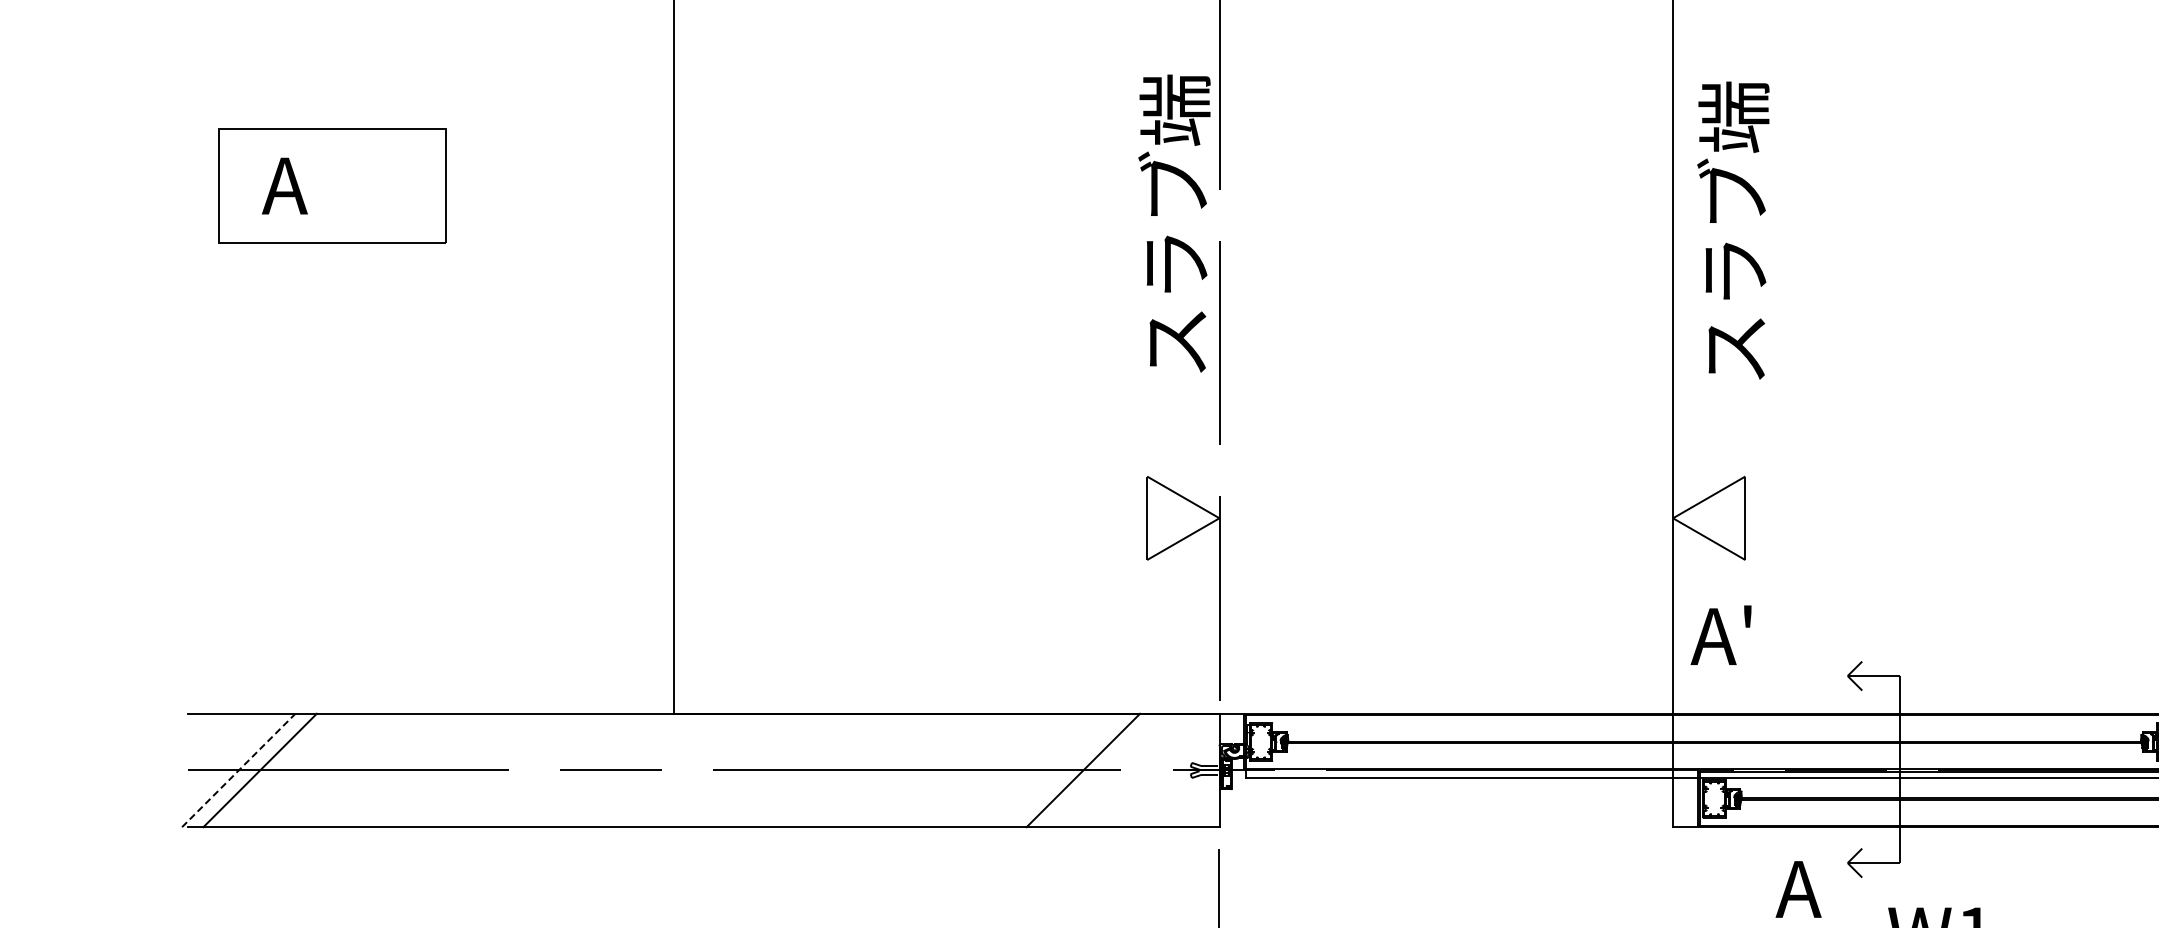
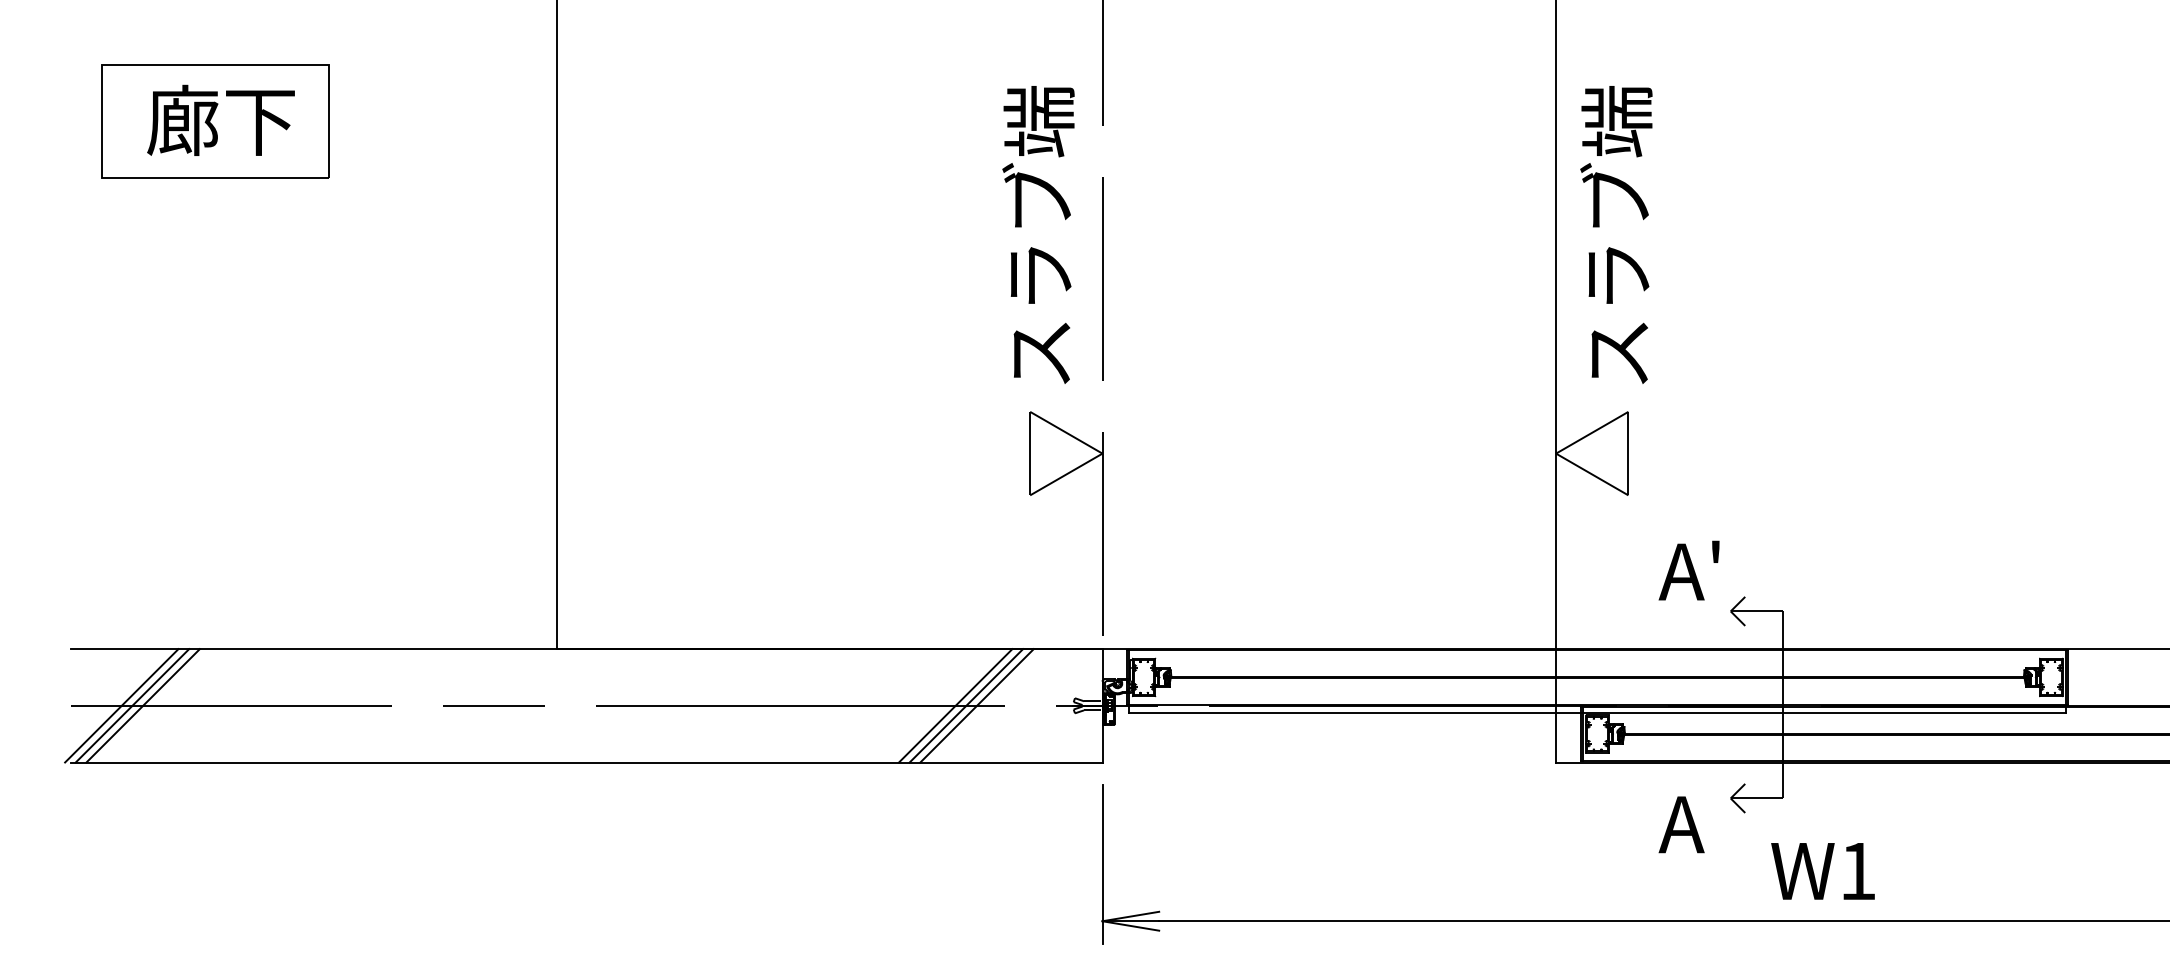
text: (336, 184) -> (219, 119), A -> 廊下
text: (1174, 223) -> (1038, 234), moved
text: (1733, 230) -> (1616, 234), moved
text: (1720, 635) -> (1688, 570), moved
line: (239, 770) -> (122, 705), dashed -> solid
line: (249, 770) -> (132, 705), added
line: (1072, 770) -> (955, 705), added
line: (1093, 770) -> (976, 705), added

